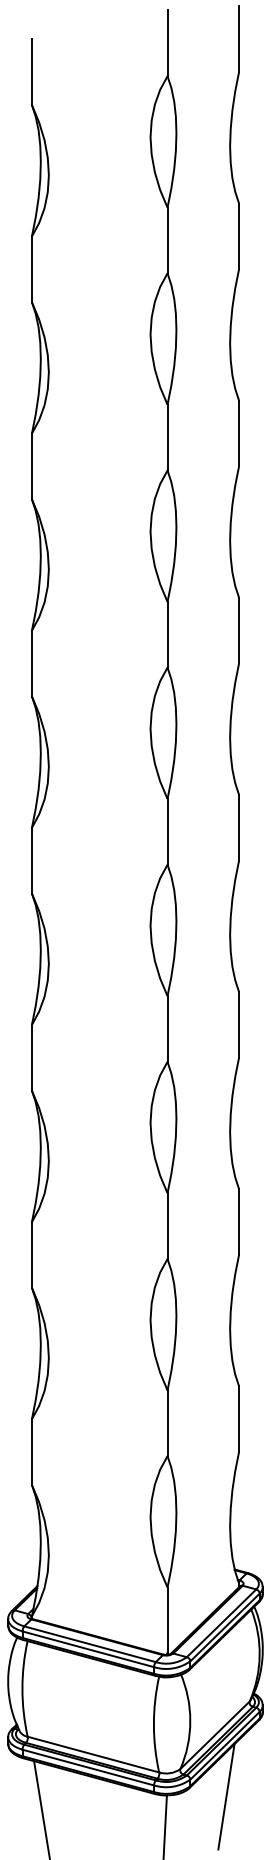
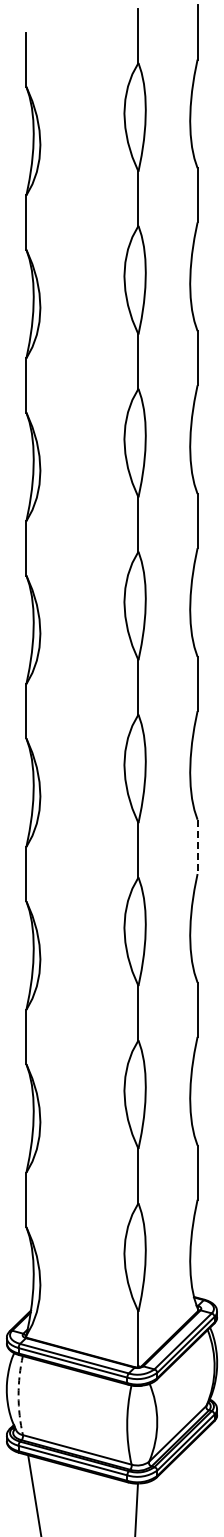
line: (238, 1025) -> (197, 847), solid -> dashed
arc: (22, 1688) -> (18, 1395), solid -> dashed
line: (225, 1796) -> (186, 1484), removed

